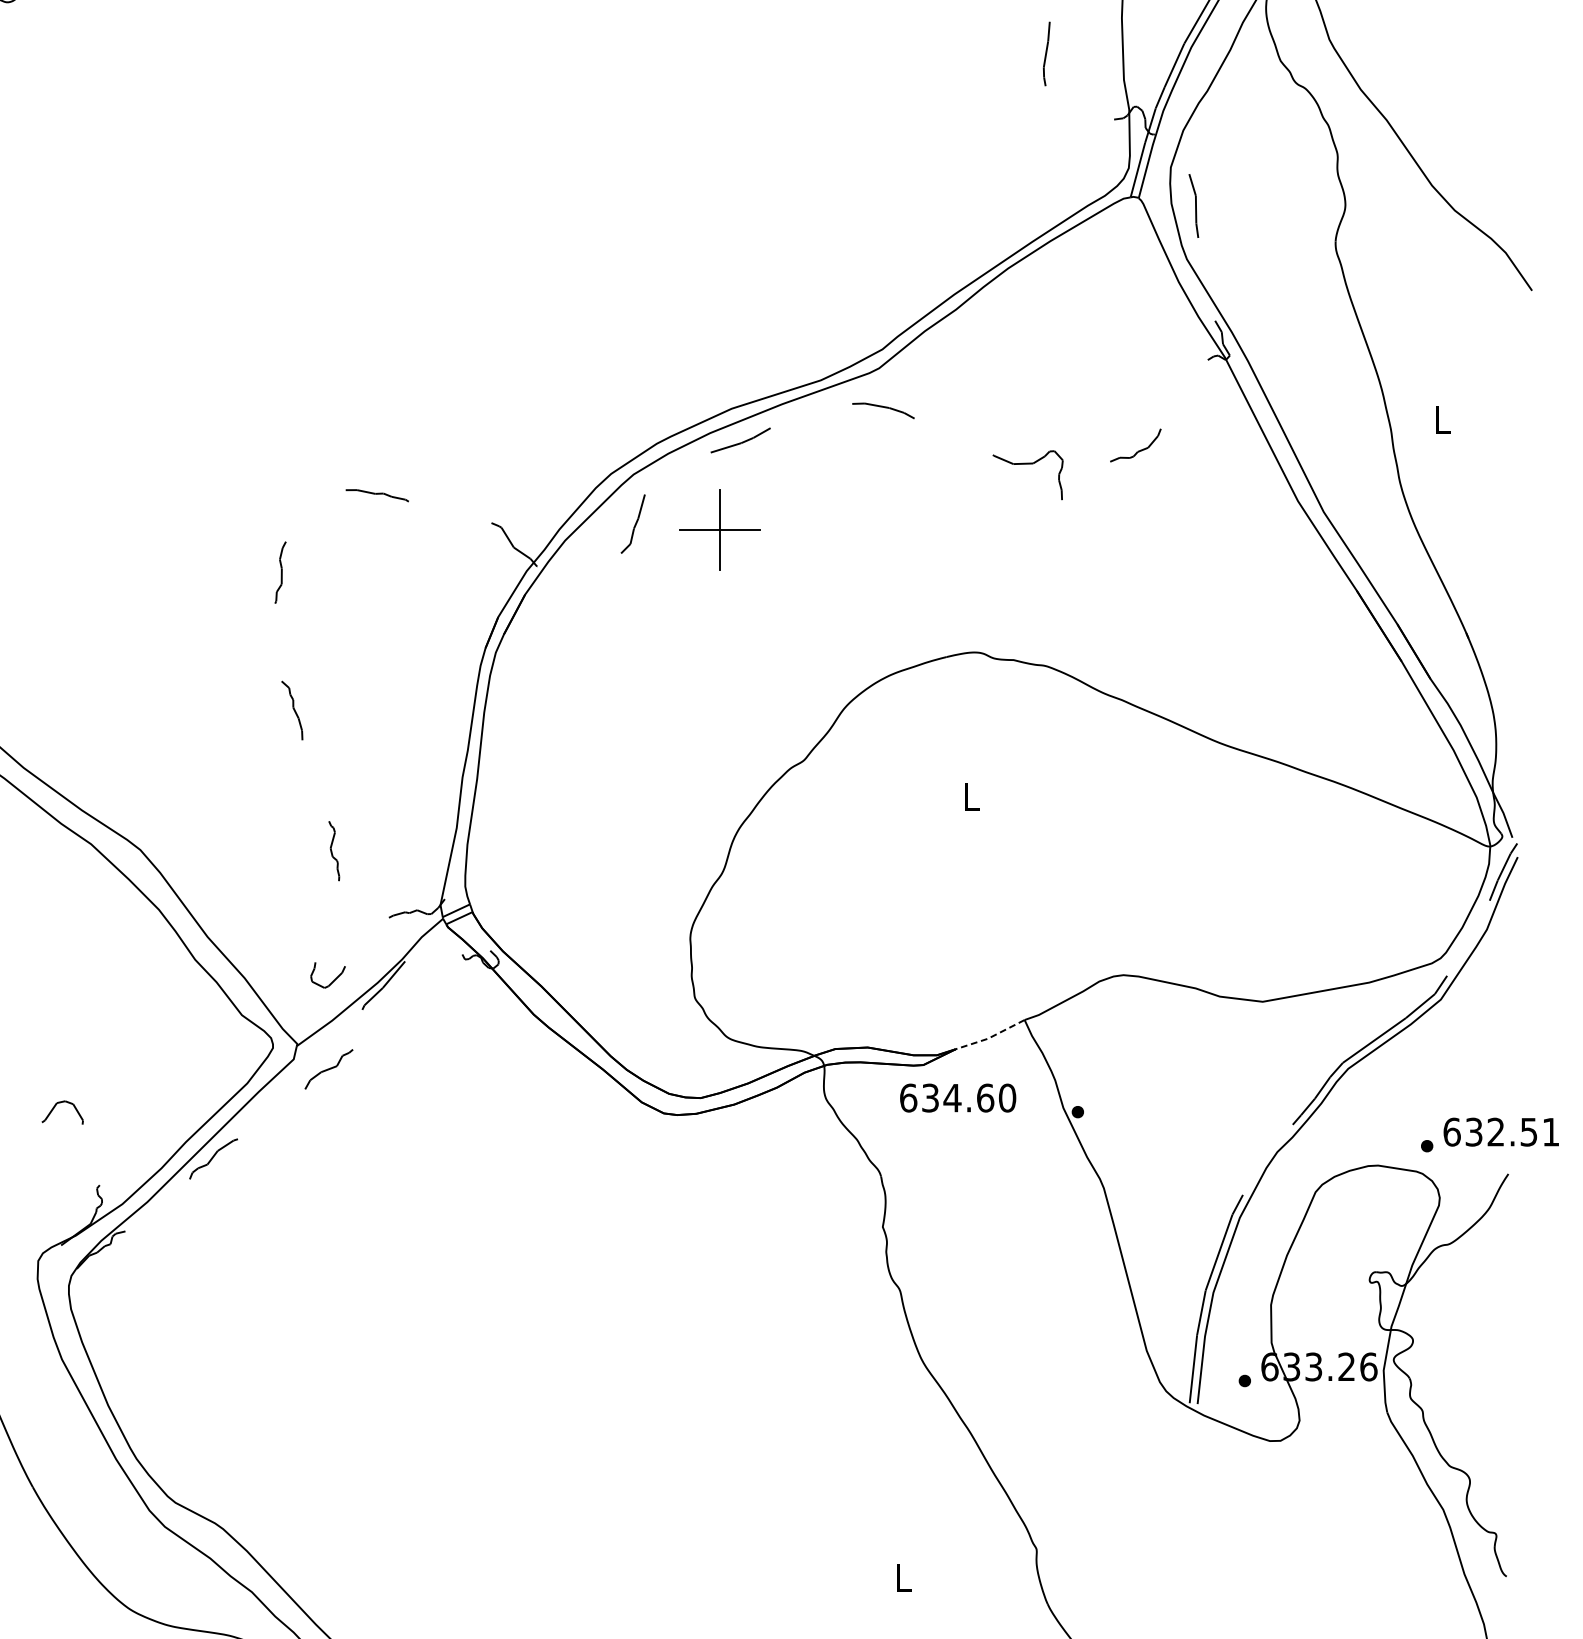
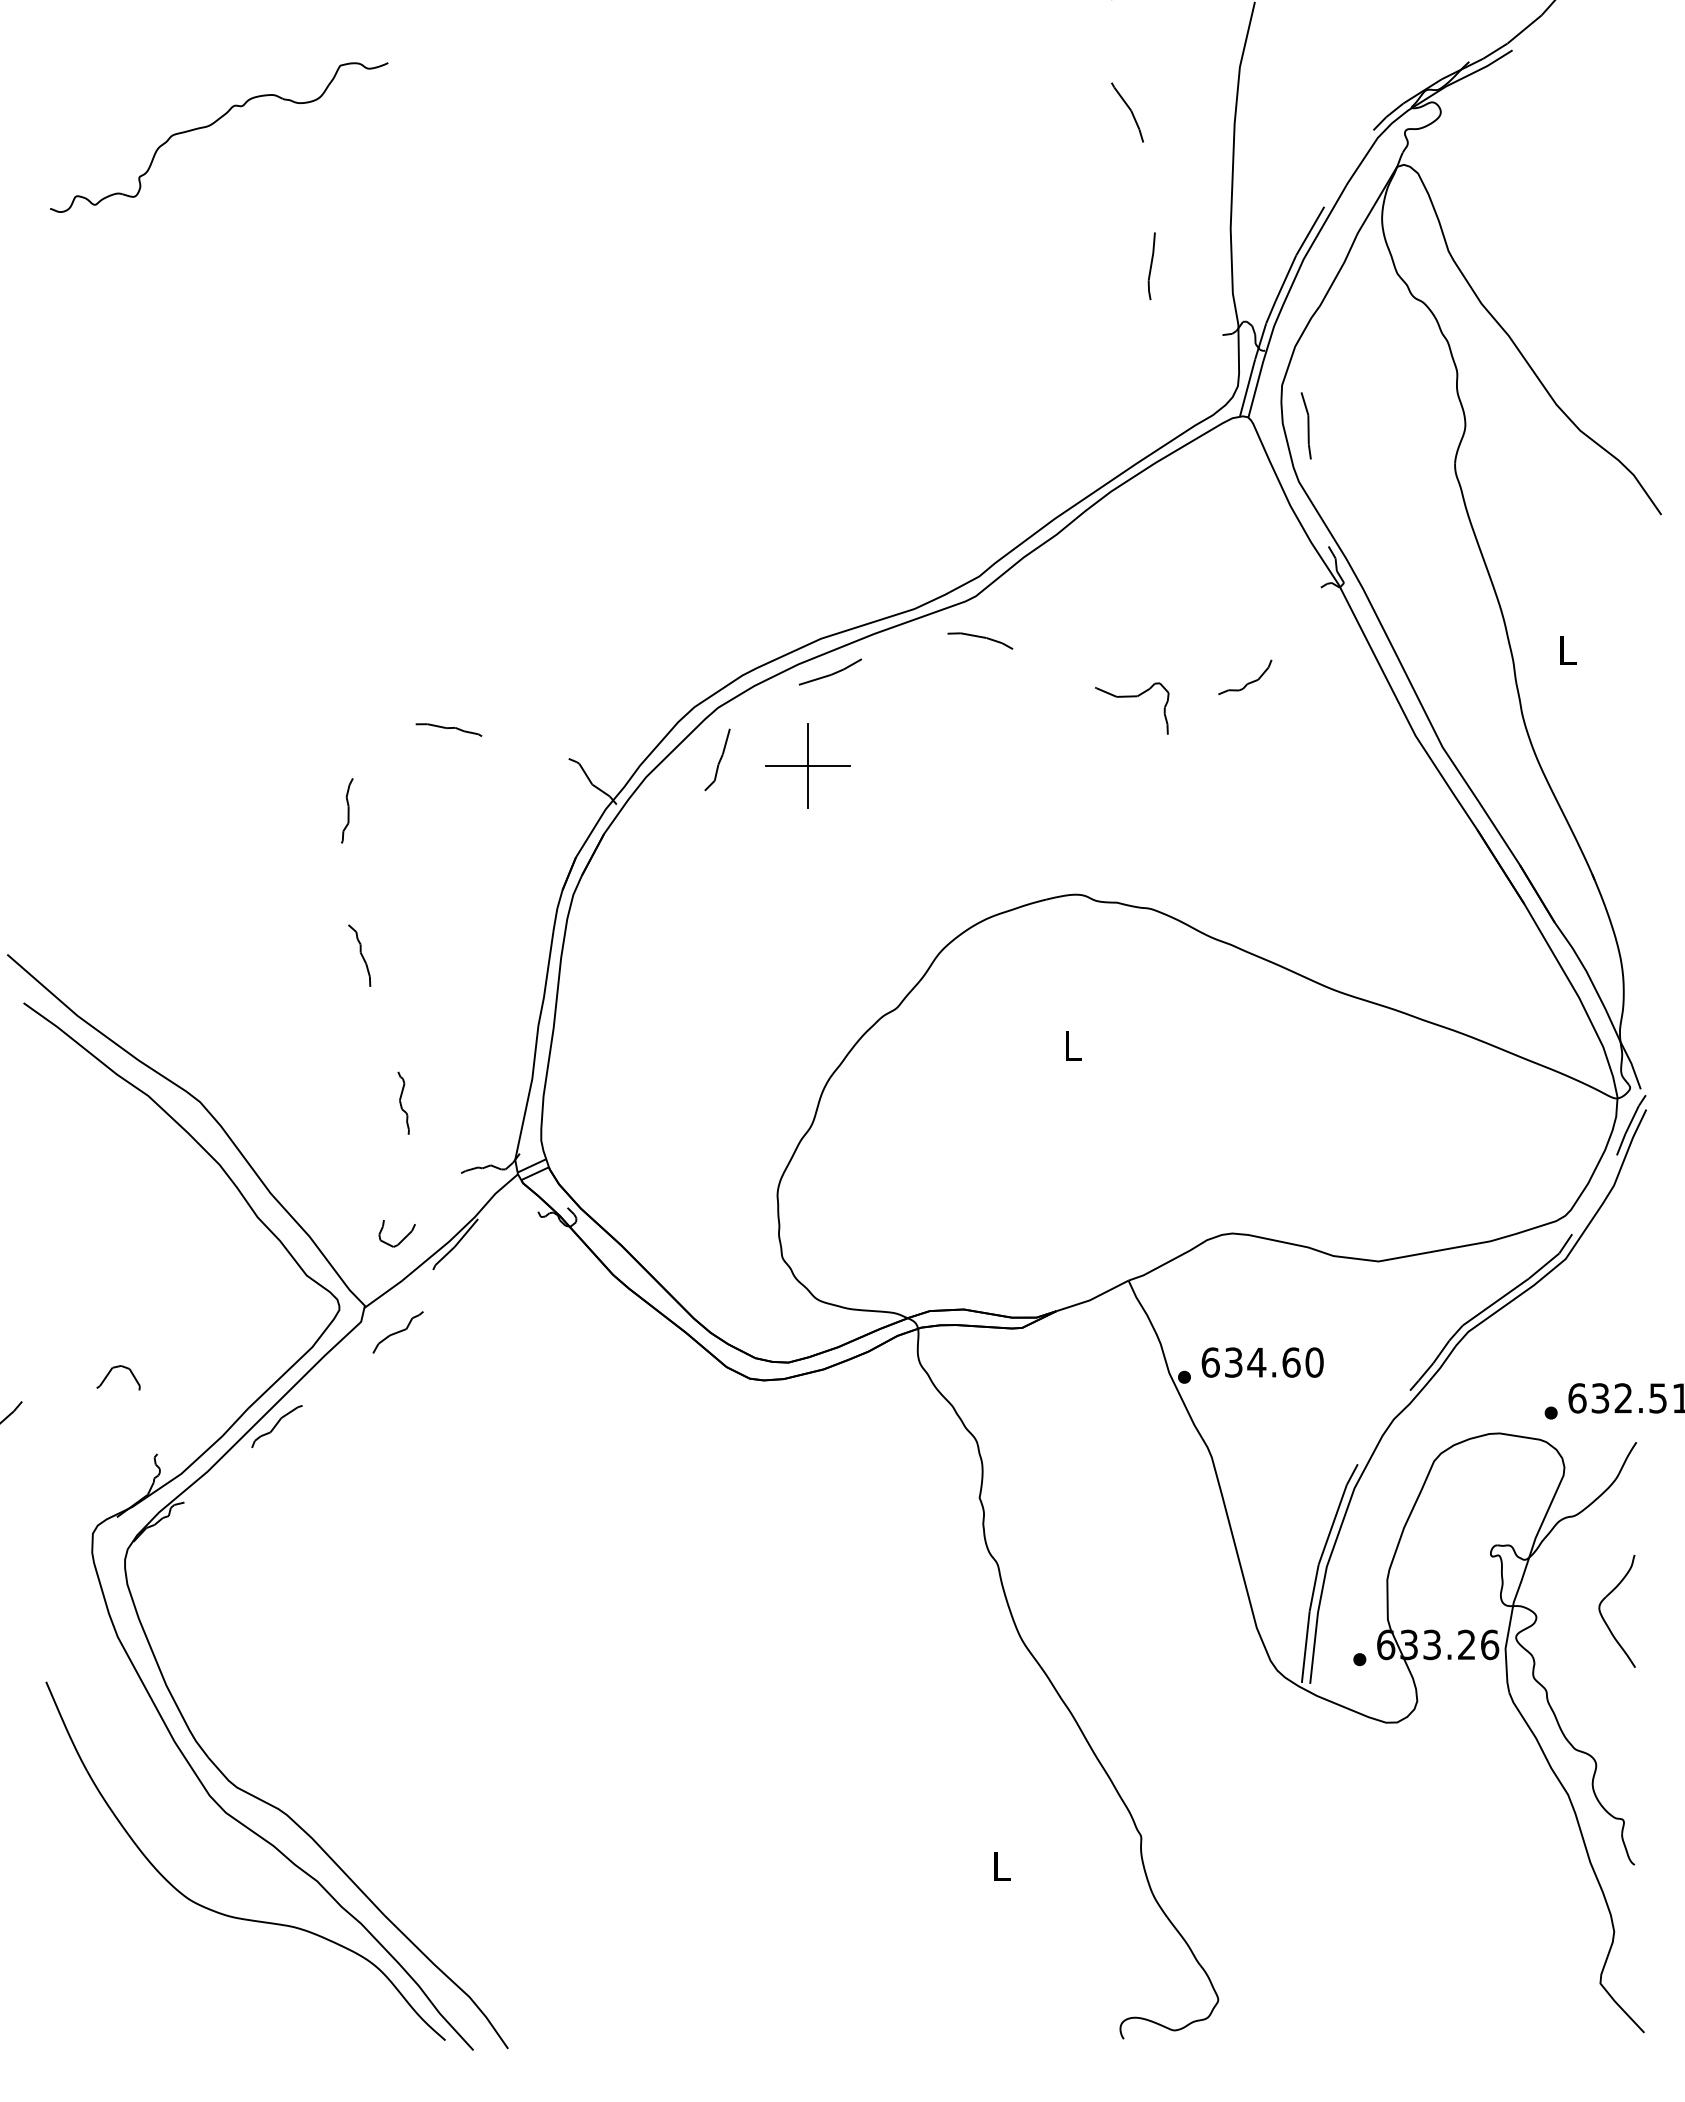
line: (990, 1038) -> (1092, 1299), dashed -> solid
text: (957, 1098) -> (1262, 1362), moved
part: (1477, 1341) -> (1604, 1618), added

